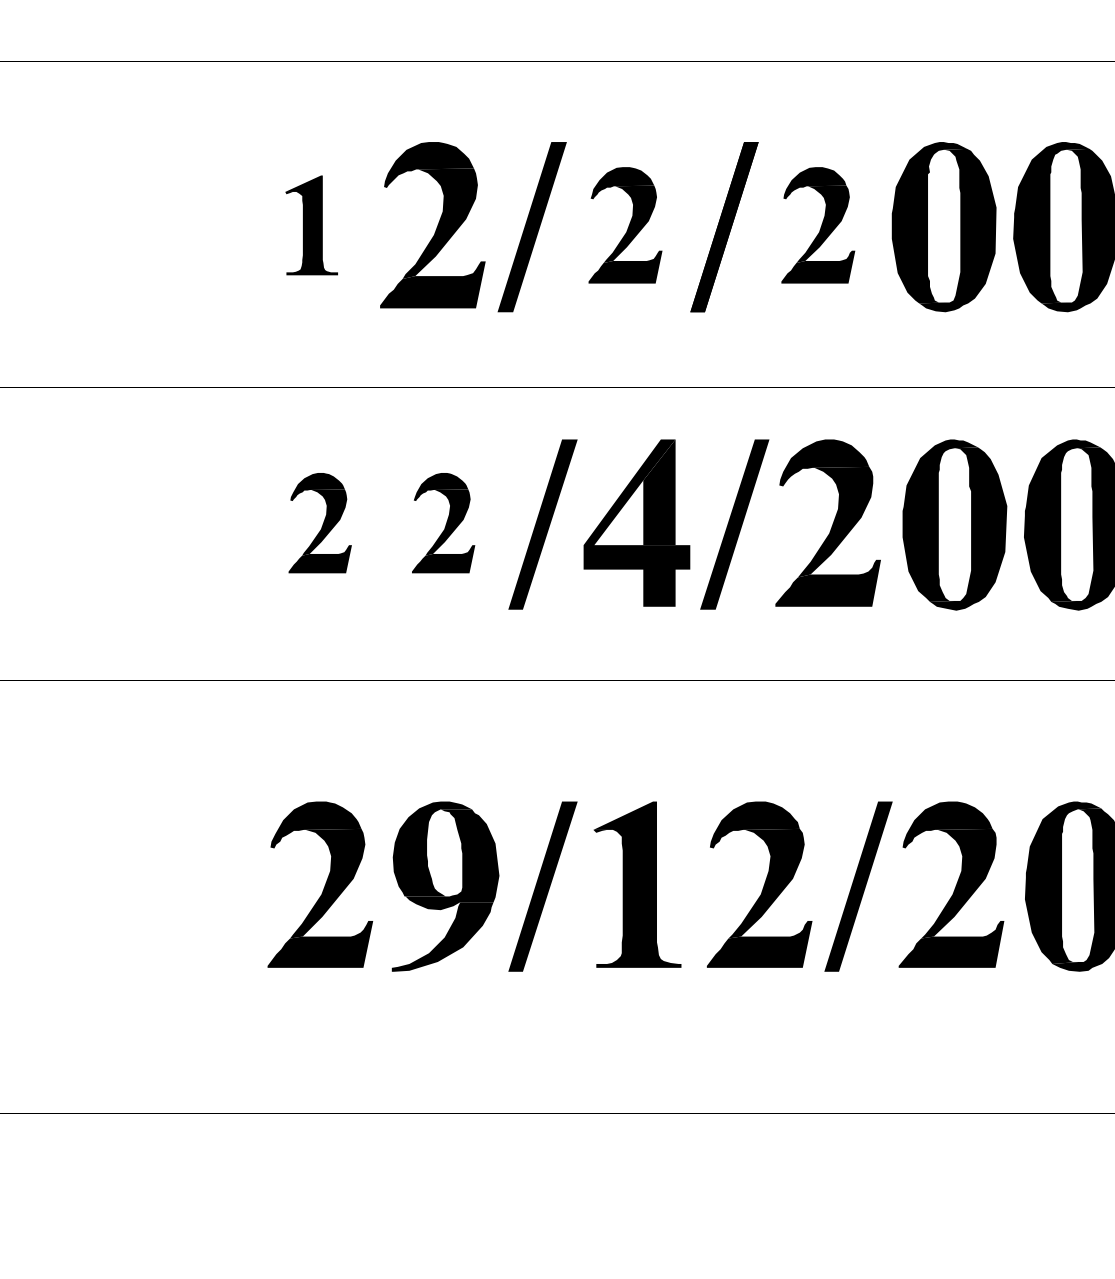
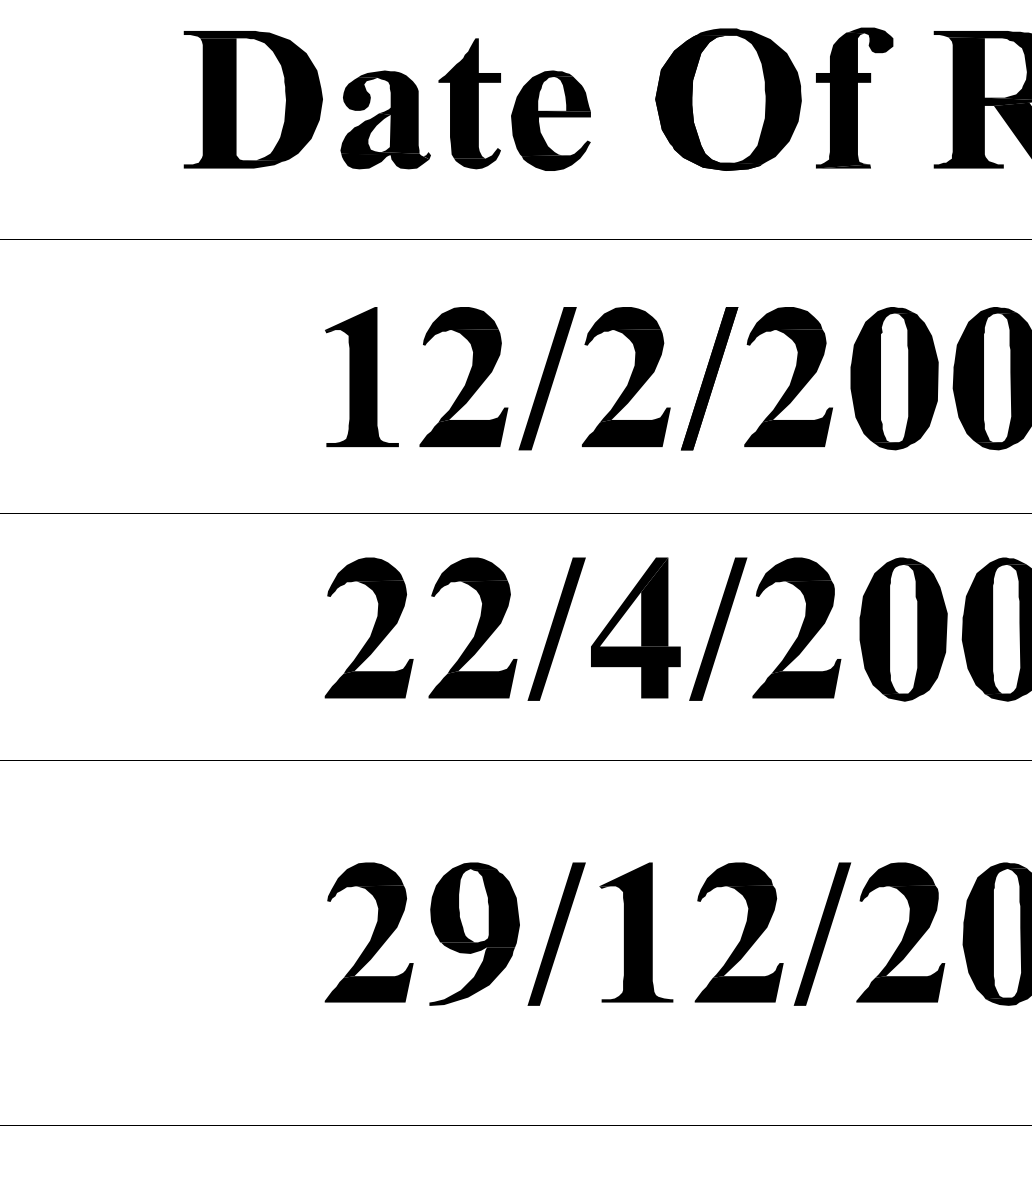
part: (311, 225) -> (361, 377), size x1.67
part: (624, 225) -> (625, 377), size x1.43
part: (818, 225) -> (788, 377), size x1.43
part: (319, 522) -> (368, 627), size x1.67
part: (442, 522) -> (472, 627), size x1.67

